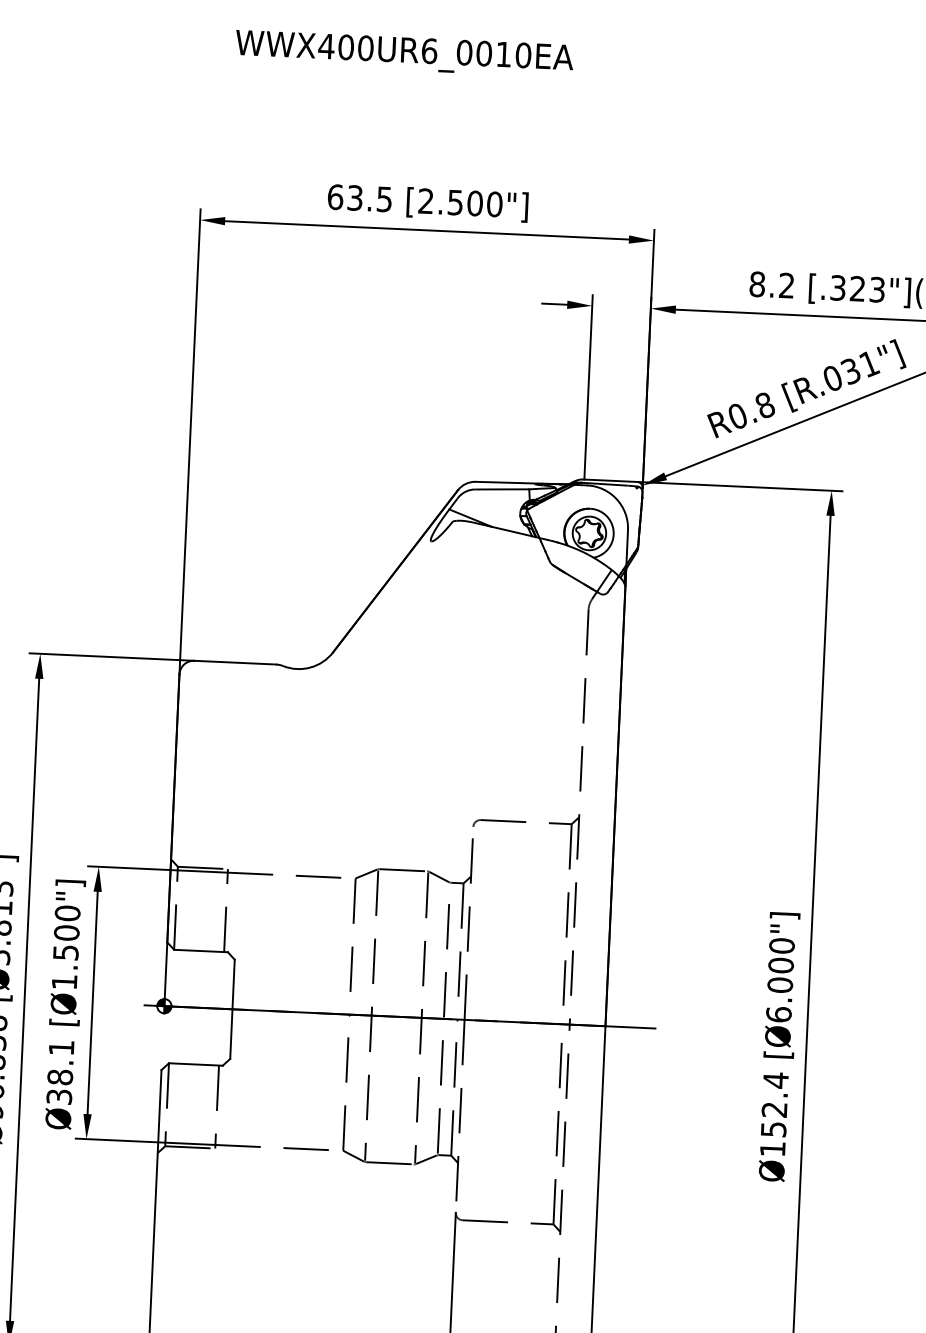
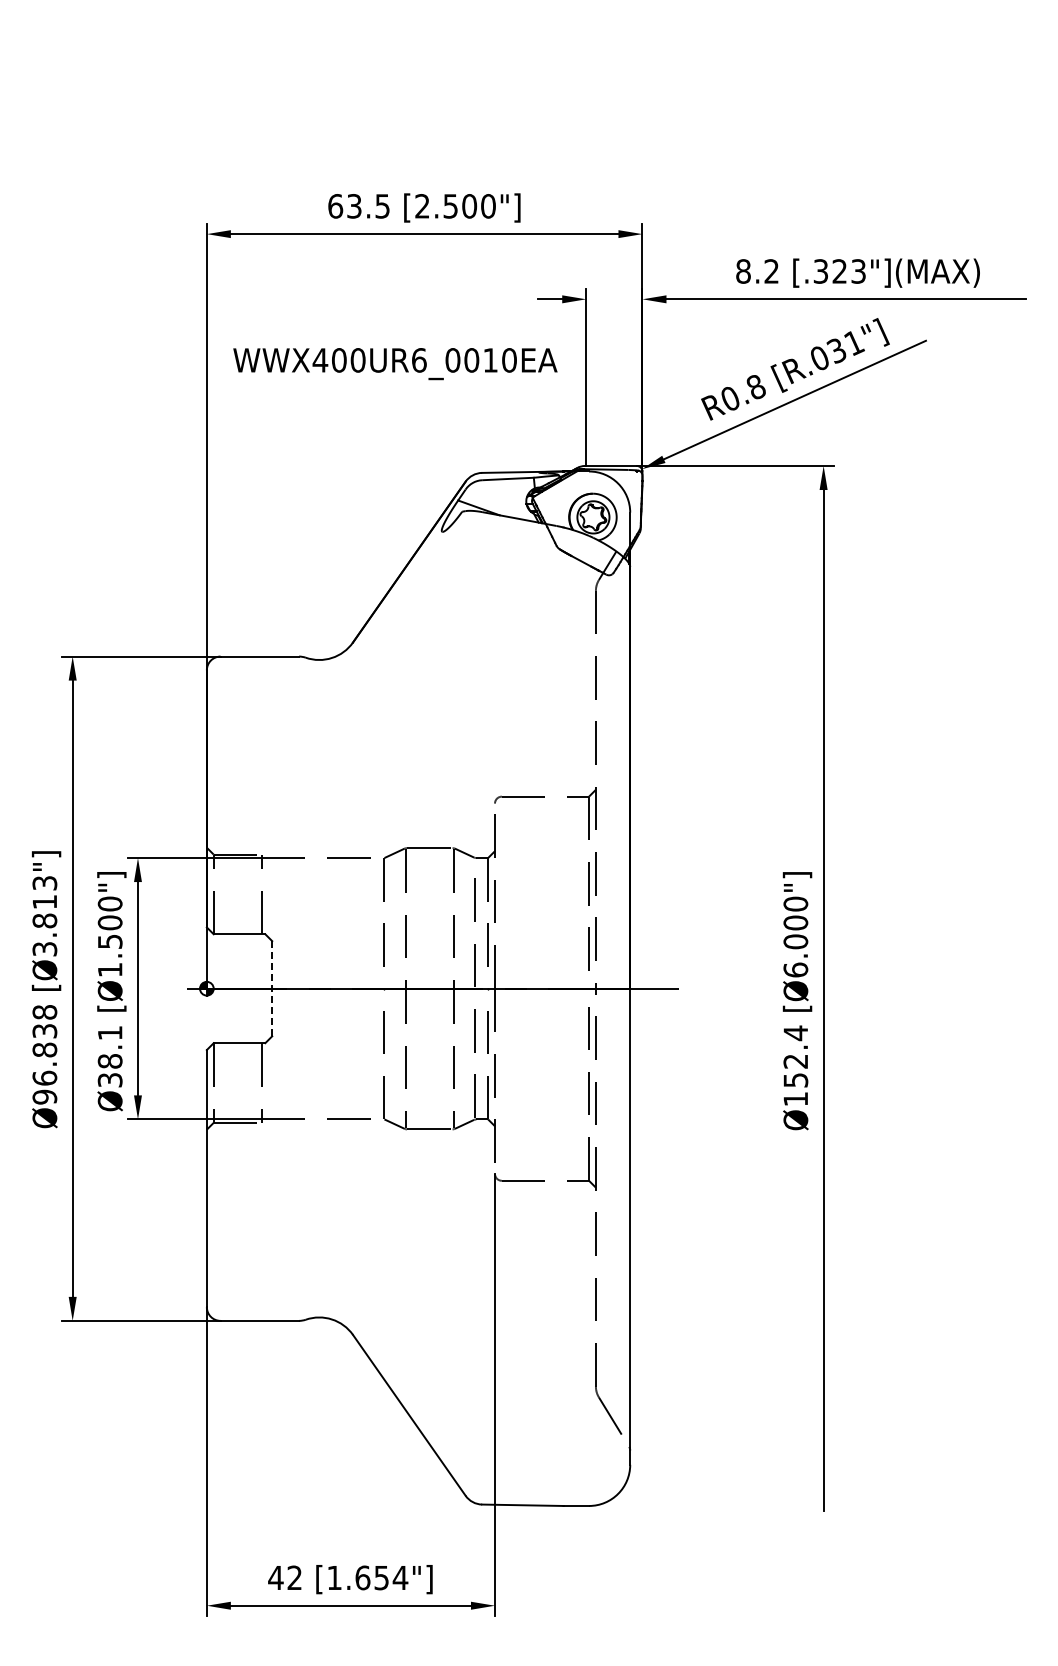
text: (404, 54) -> (395, 364), moved
line: (232, 1009) -> (272, 988), solid -> dashed

